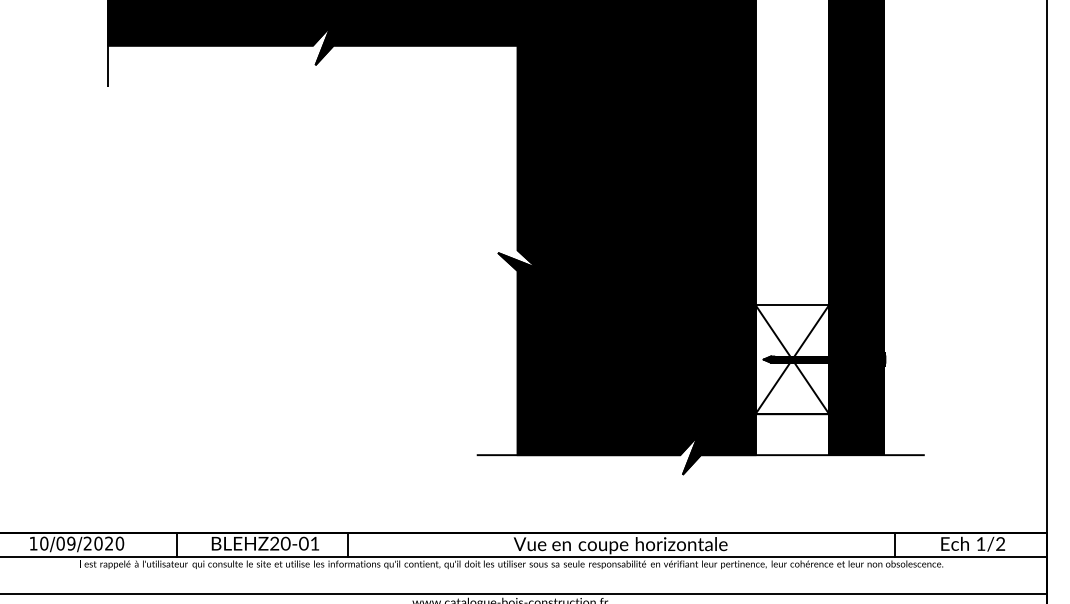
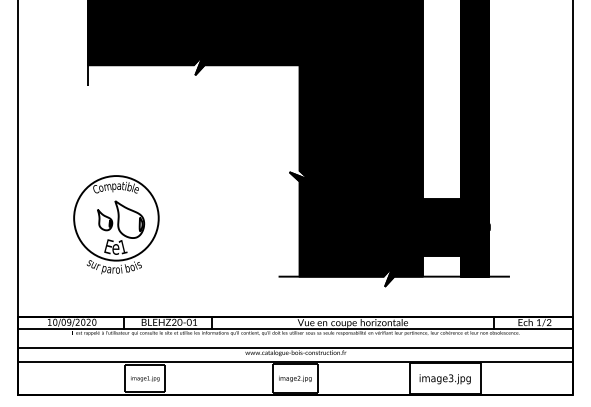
part: (162, 354) -> (116, 224), added
fill: (792, 359) -> (441, 227), added

